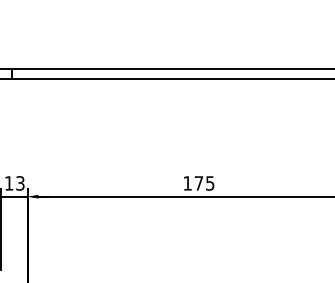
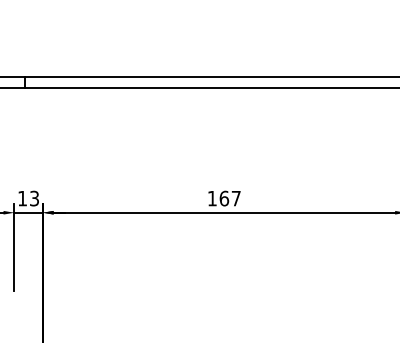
text: (203, 183) -> (229, 198), 175 -> 167

